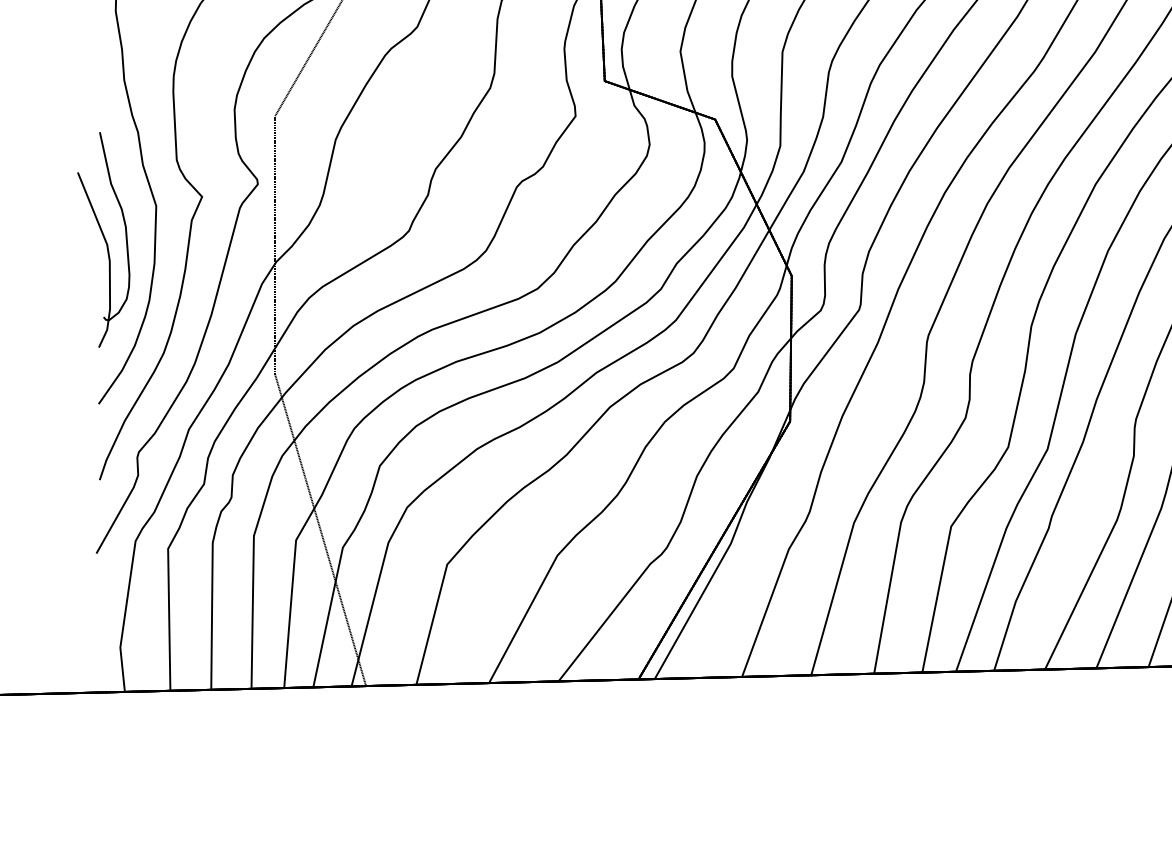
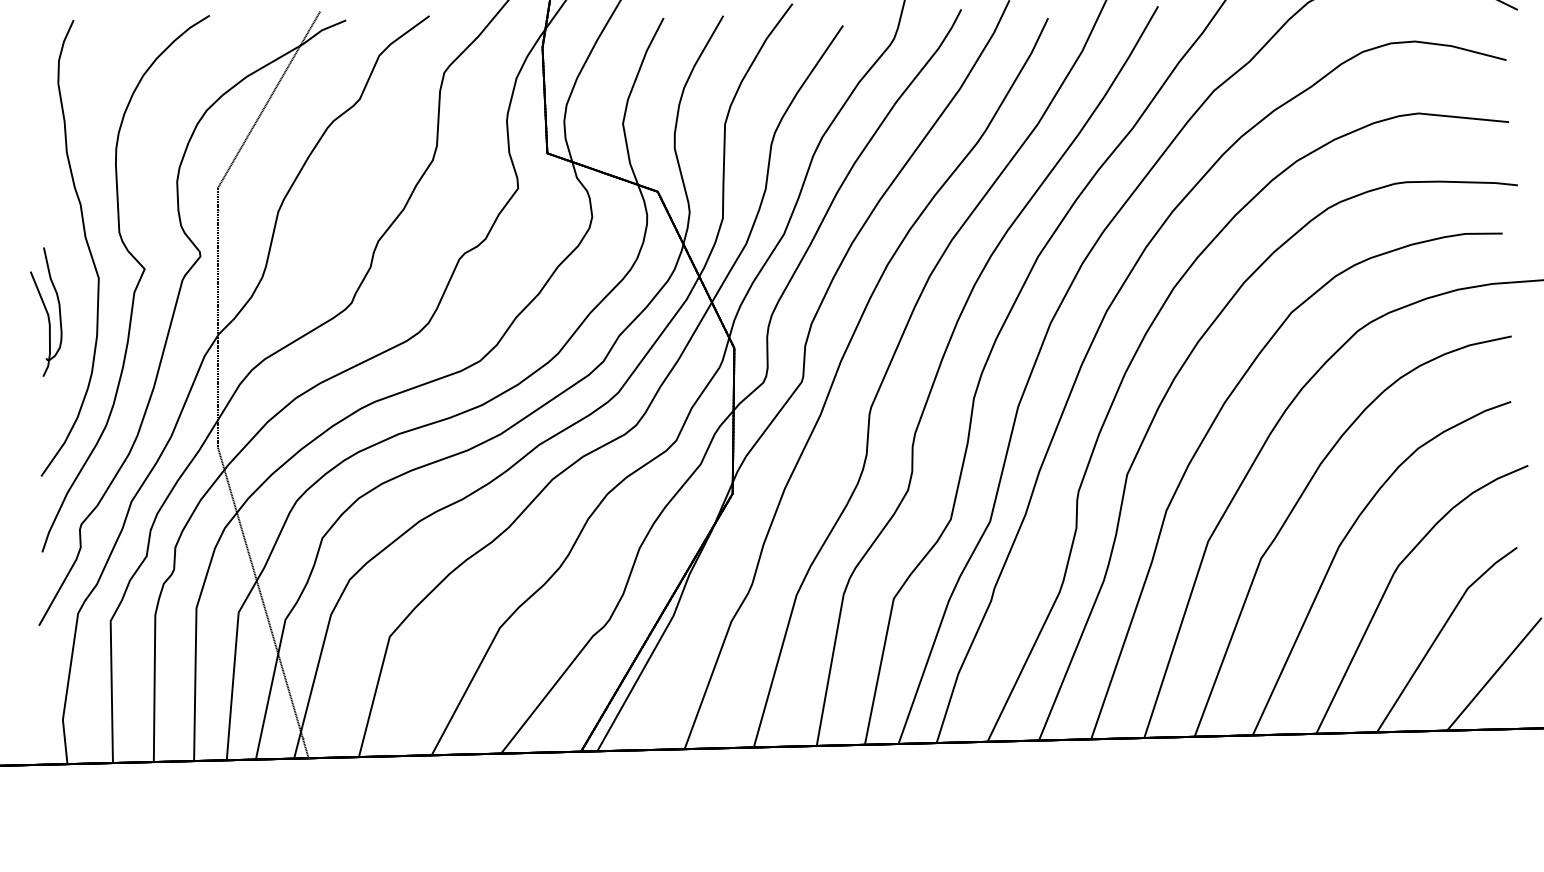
part: (102, 239) -> (45, 311), size x0.6

